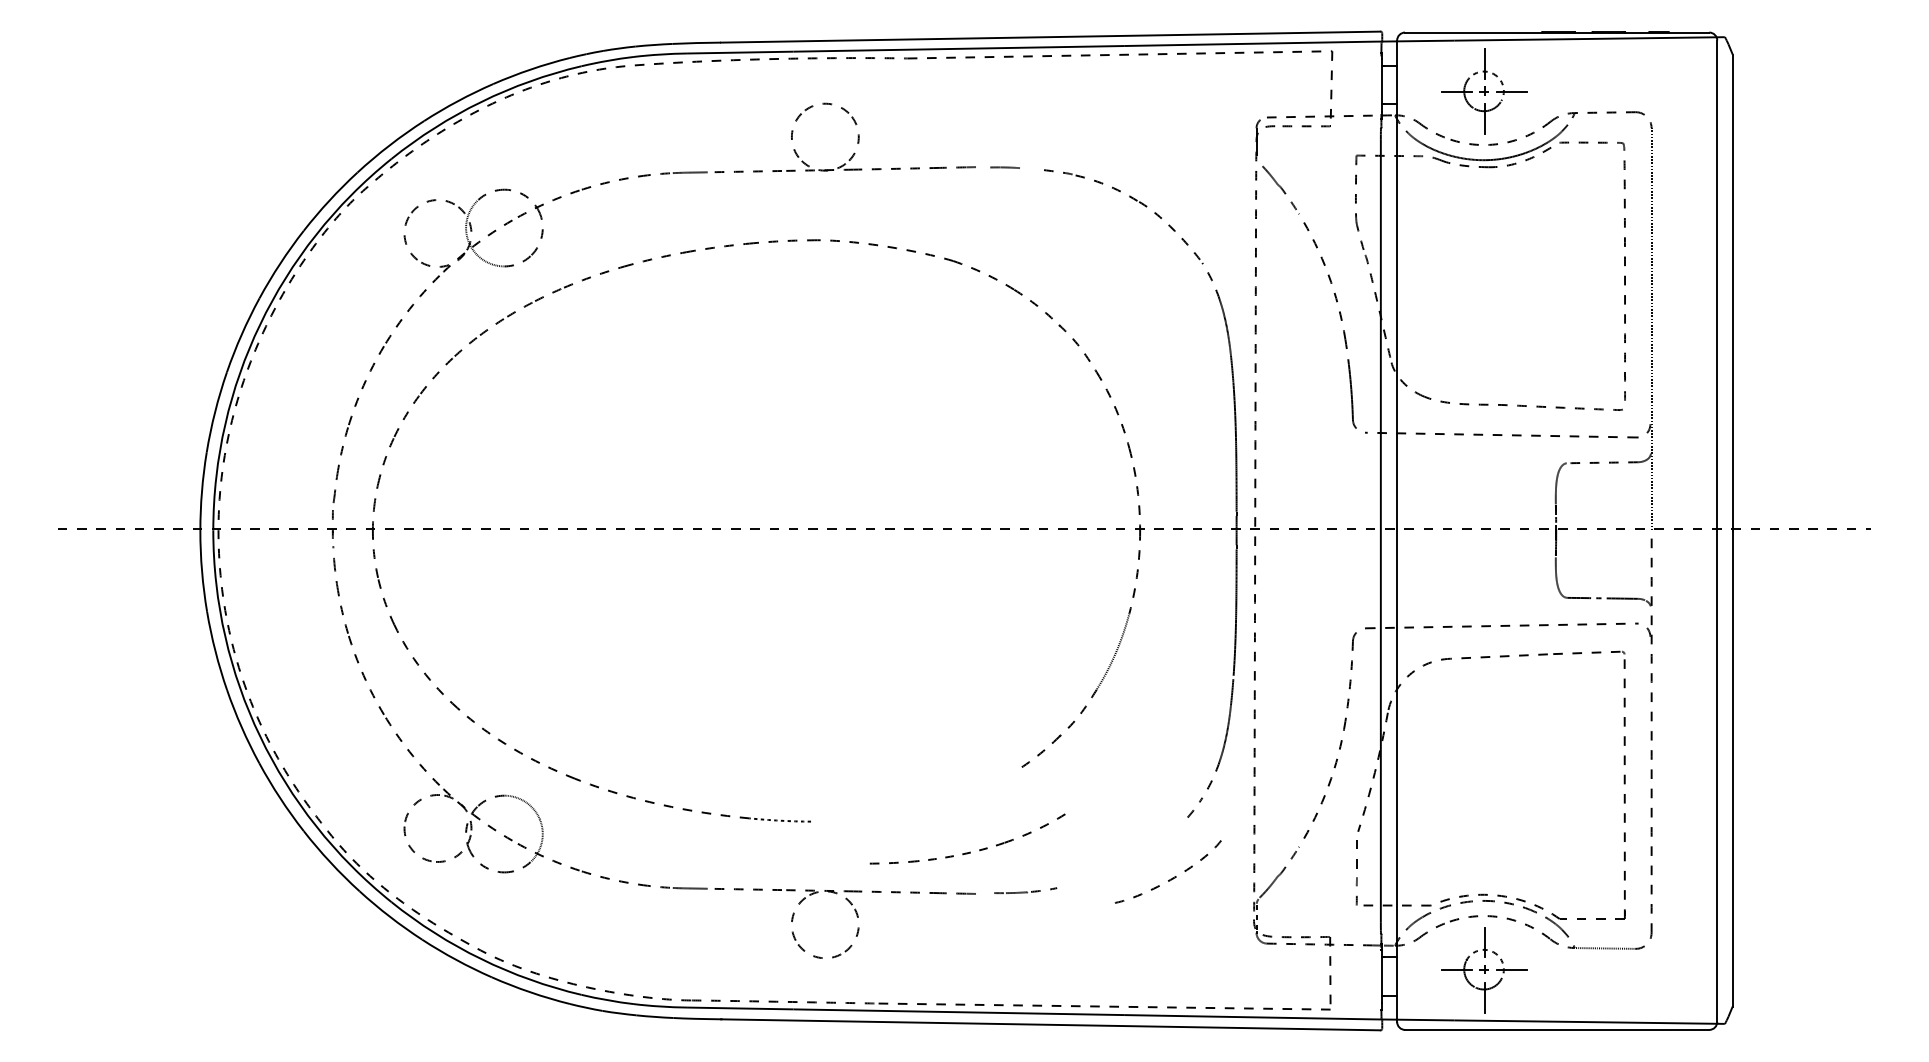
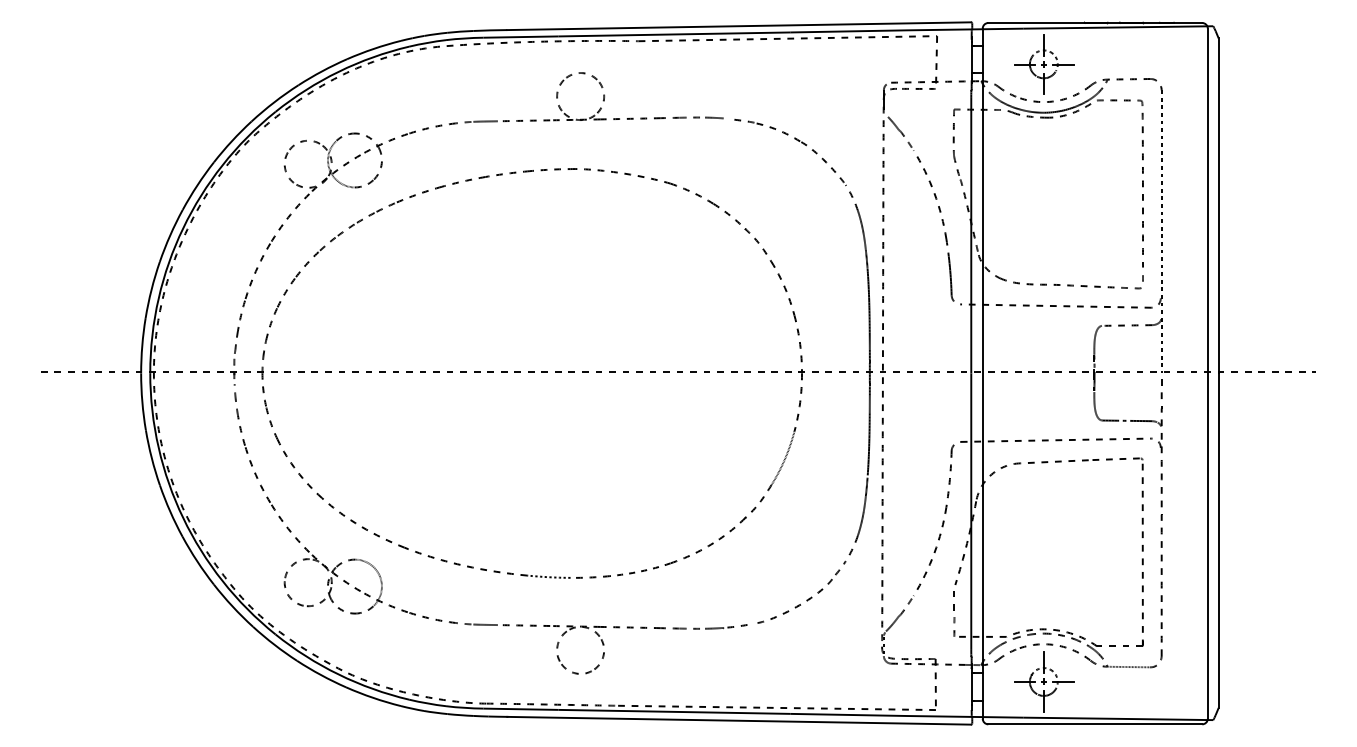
part: (1006, 167) -> (708, 117), size x1.67
part: (969, 851) -> (646, 569), moved
curve: (1170, 878) -> (796, 605), moved
part: (1023, 890) -> (719, 626), size x1.43

